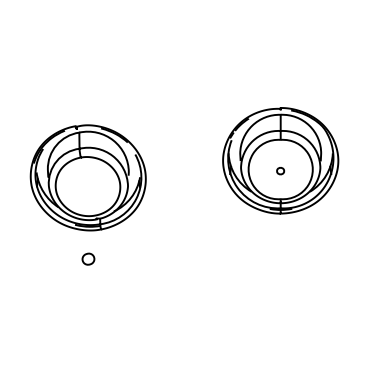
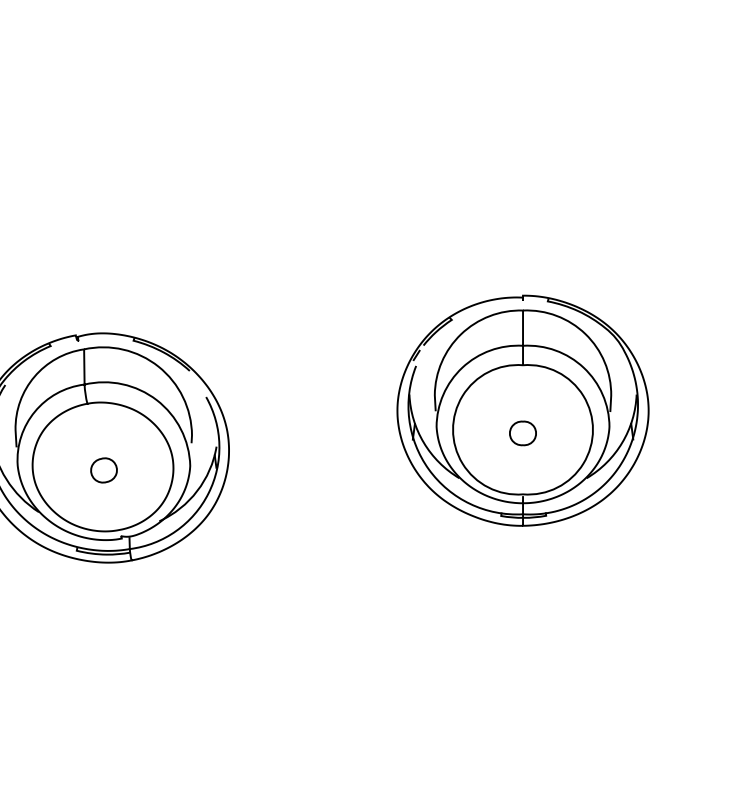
part: (280, 170) -> (522, 431), size x1.67
part: (88, 258) -> (104, 468), moved

